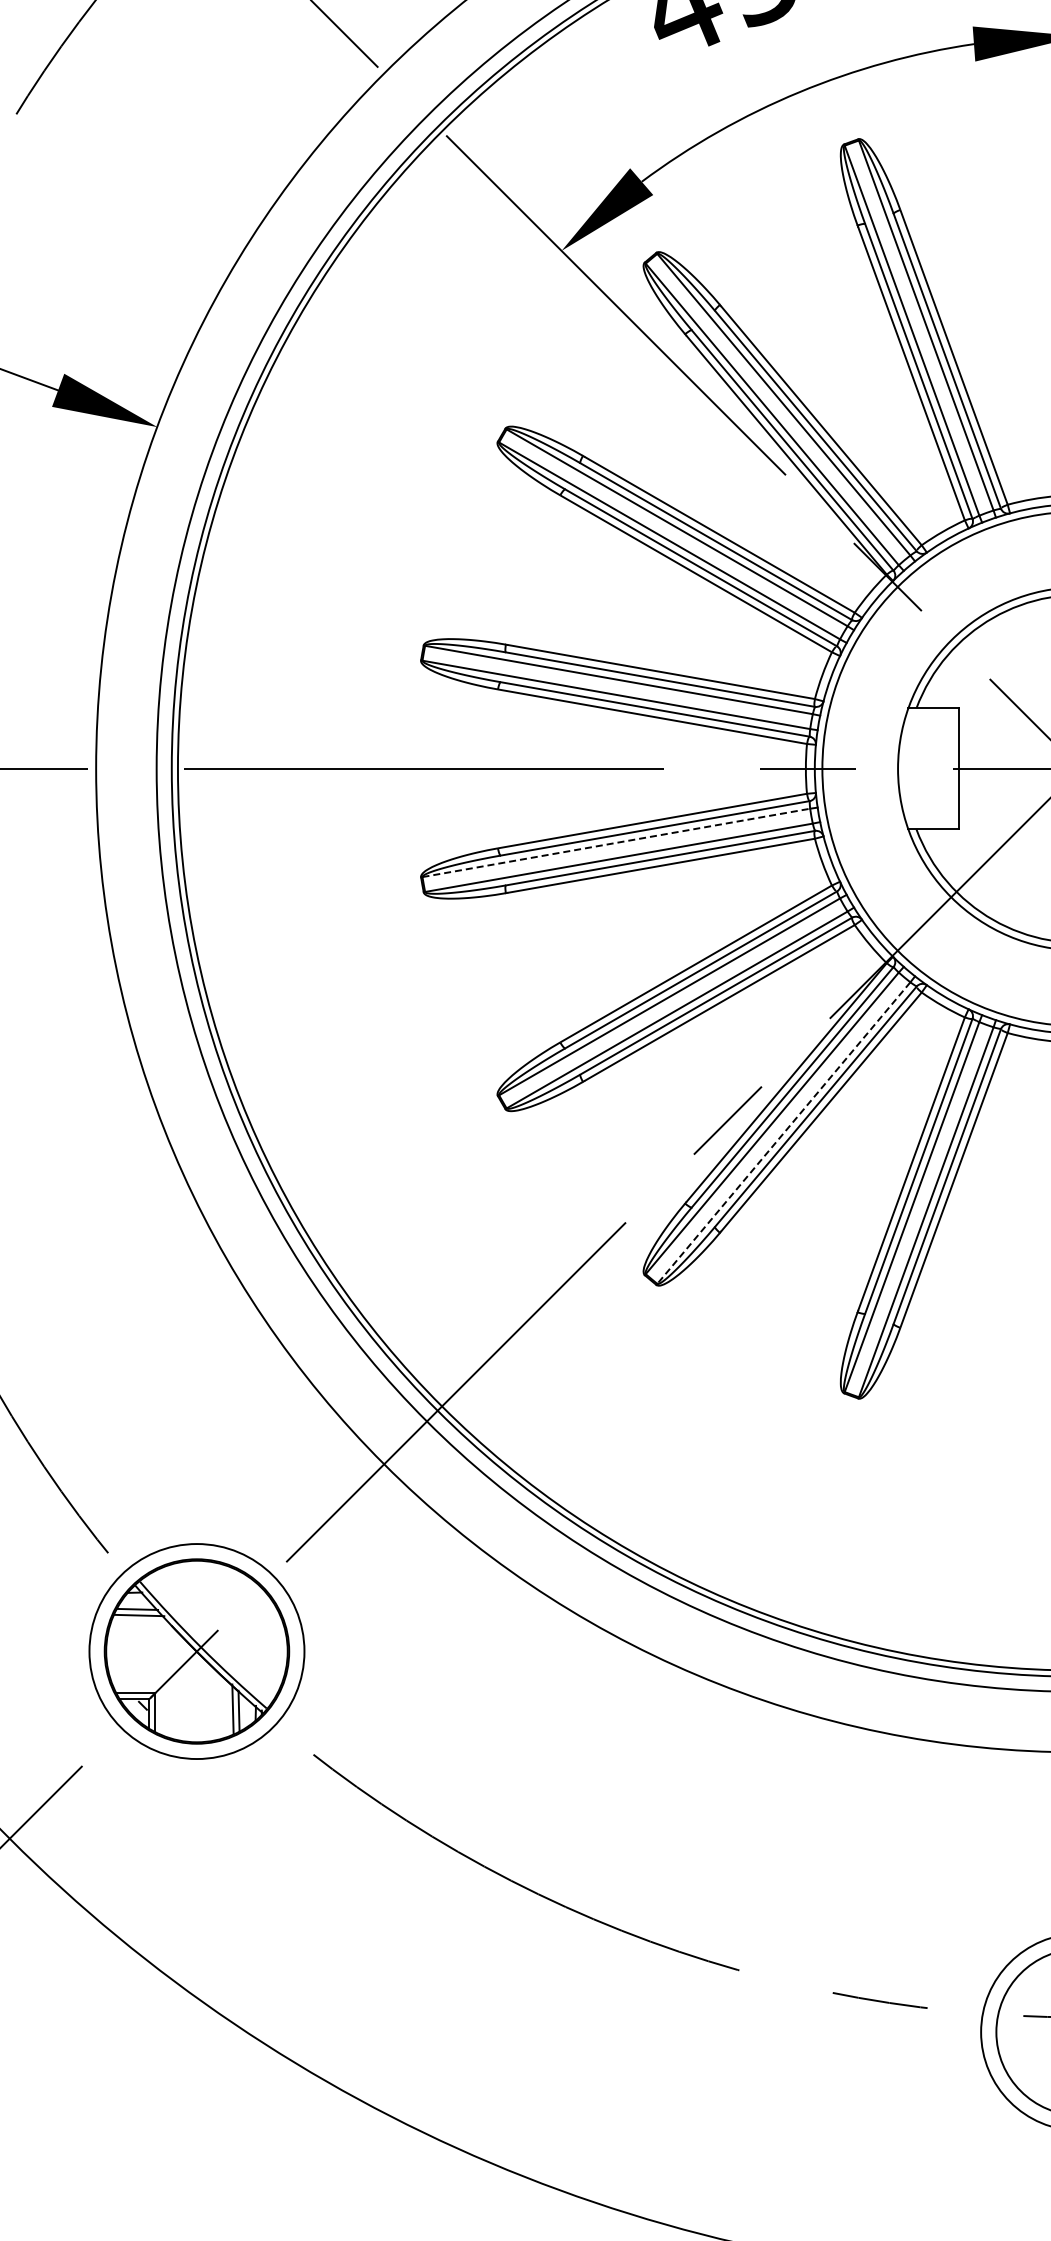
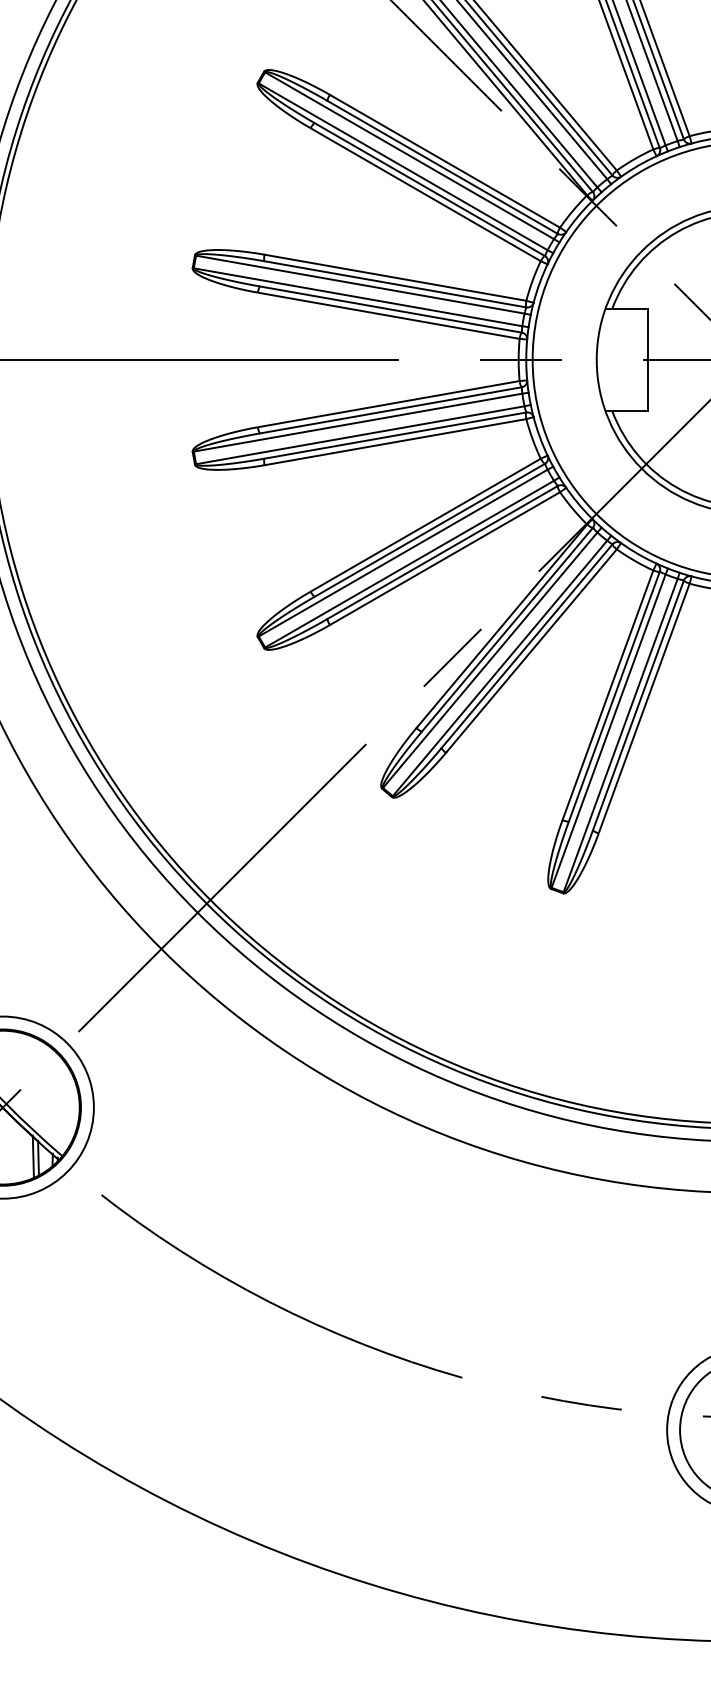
line: (616, 842) -> (358, 422), dashed -> solid
line: (783, 1133) -> (499, 668), dashed -> solid

